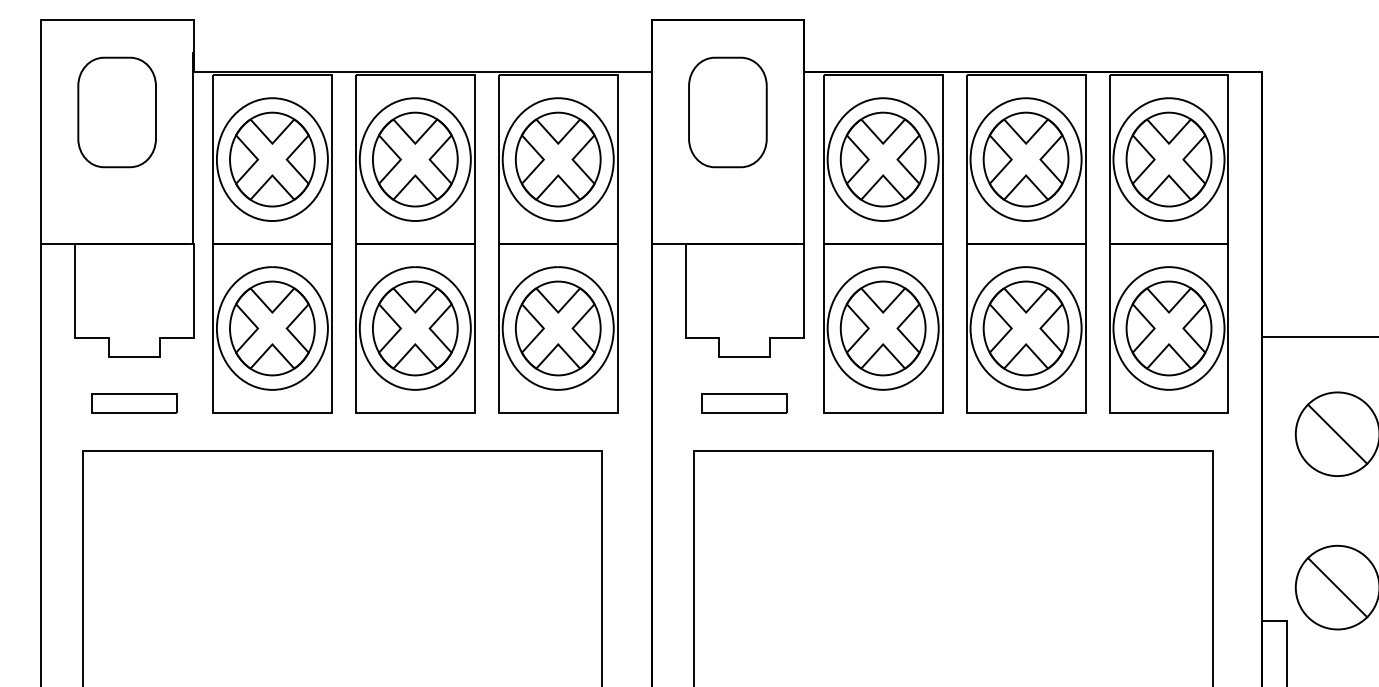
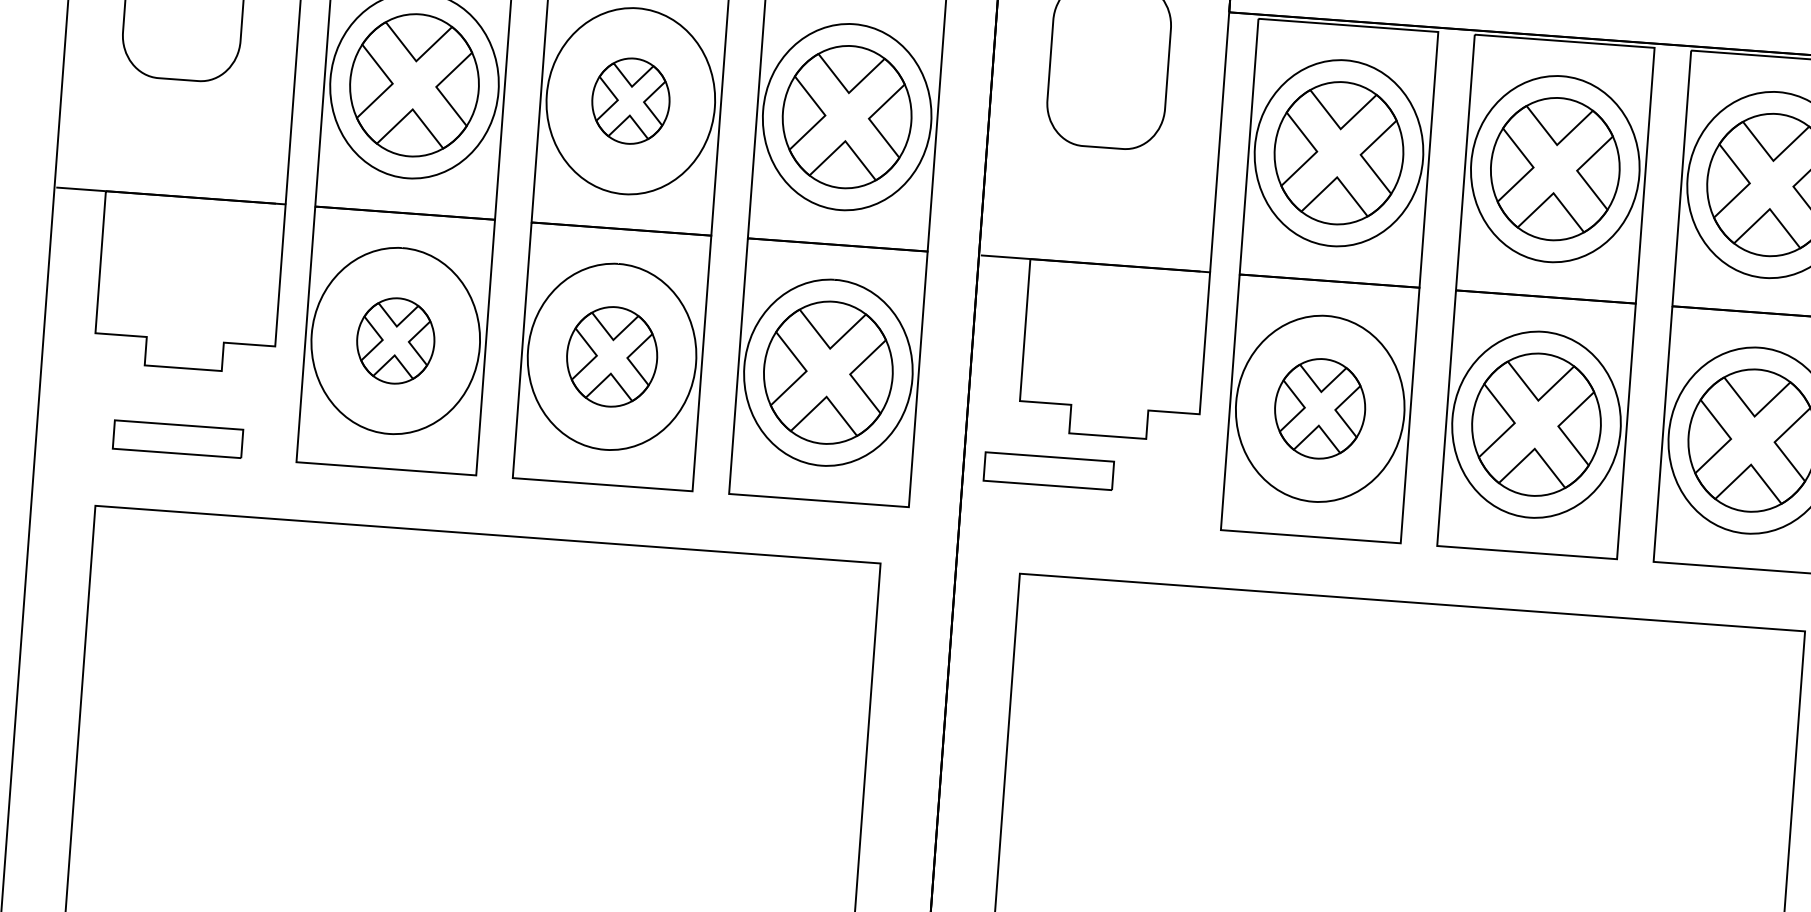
part: (415, 159) -> (631, 101), size x0.6
part: (272, 328) -> (395, 341), size x0.6
part: (415, 328) -> (612, 356), size x0.7
part: (882, 328) -> (1319, 408), size x0.7
part: (744, 403) -> (1048, 471), moved

